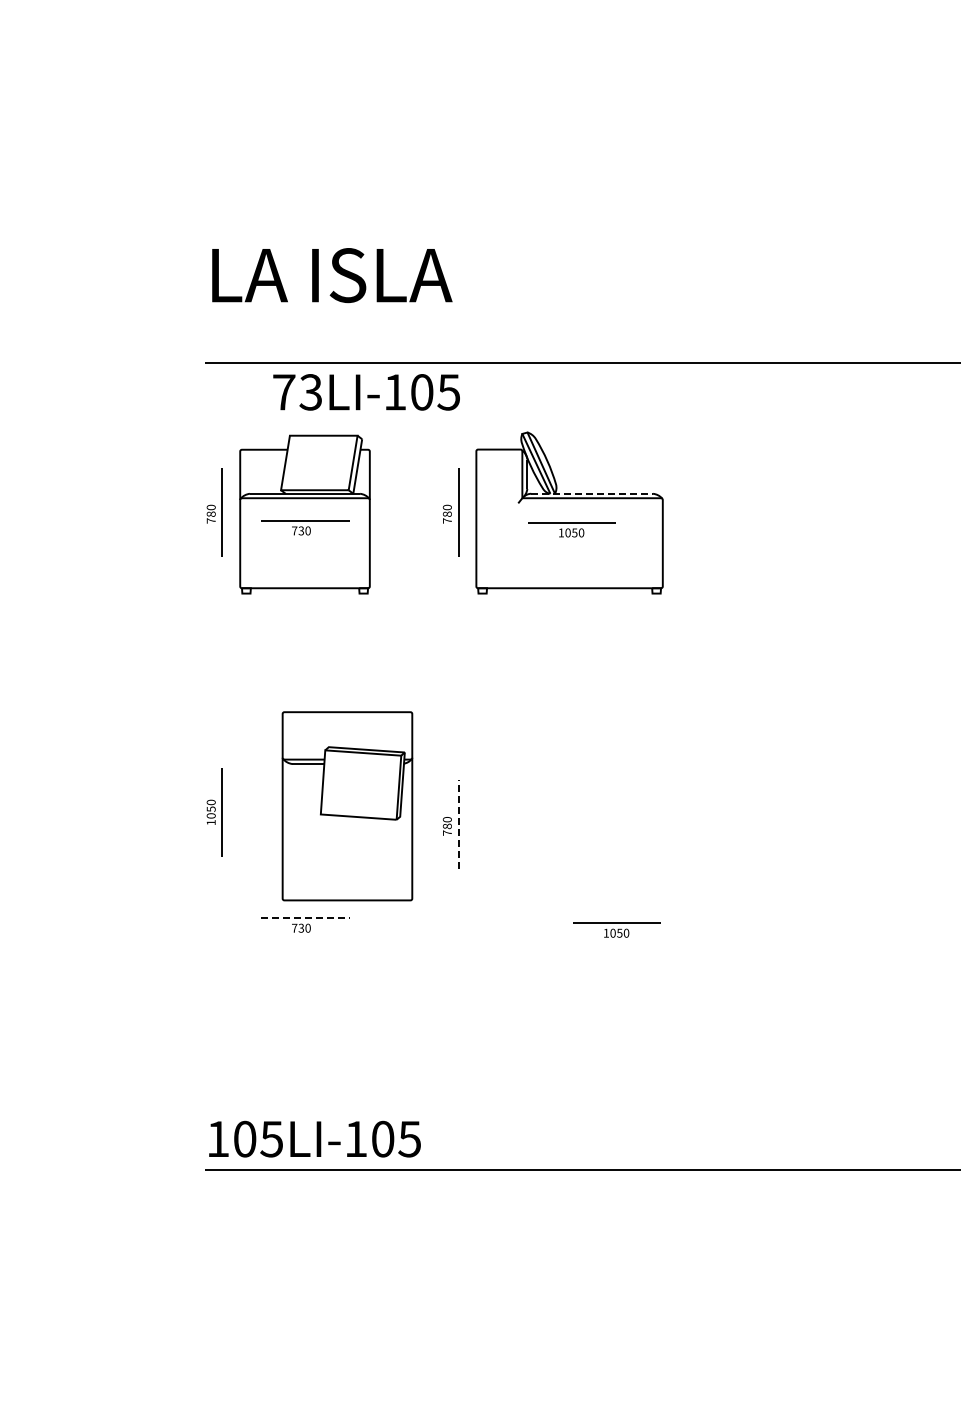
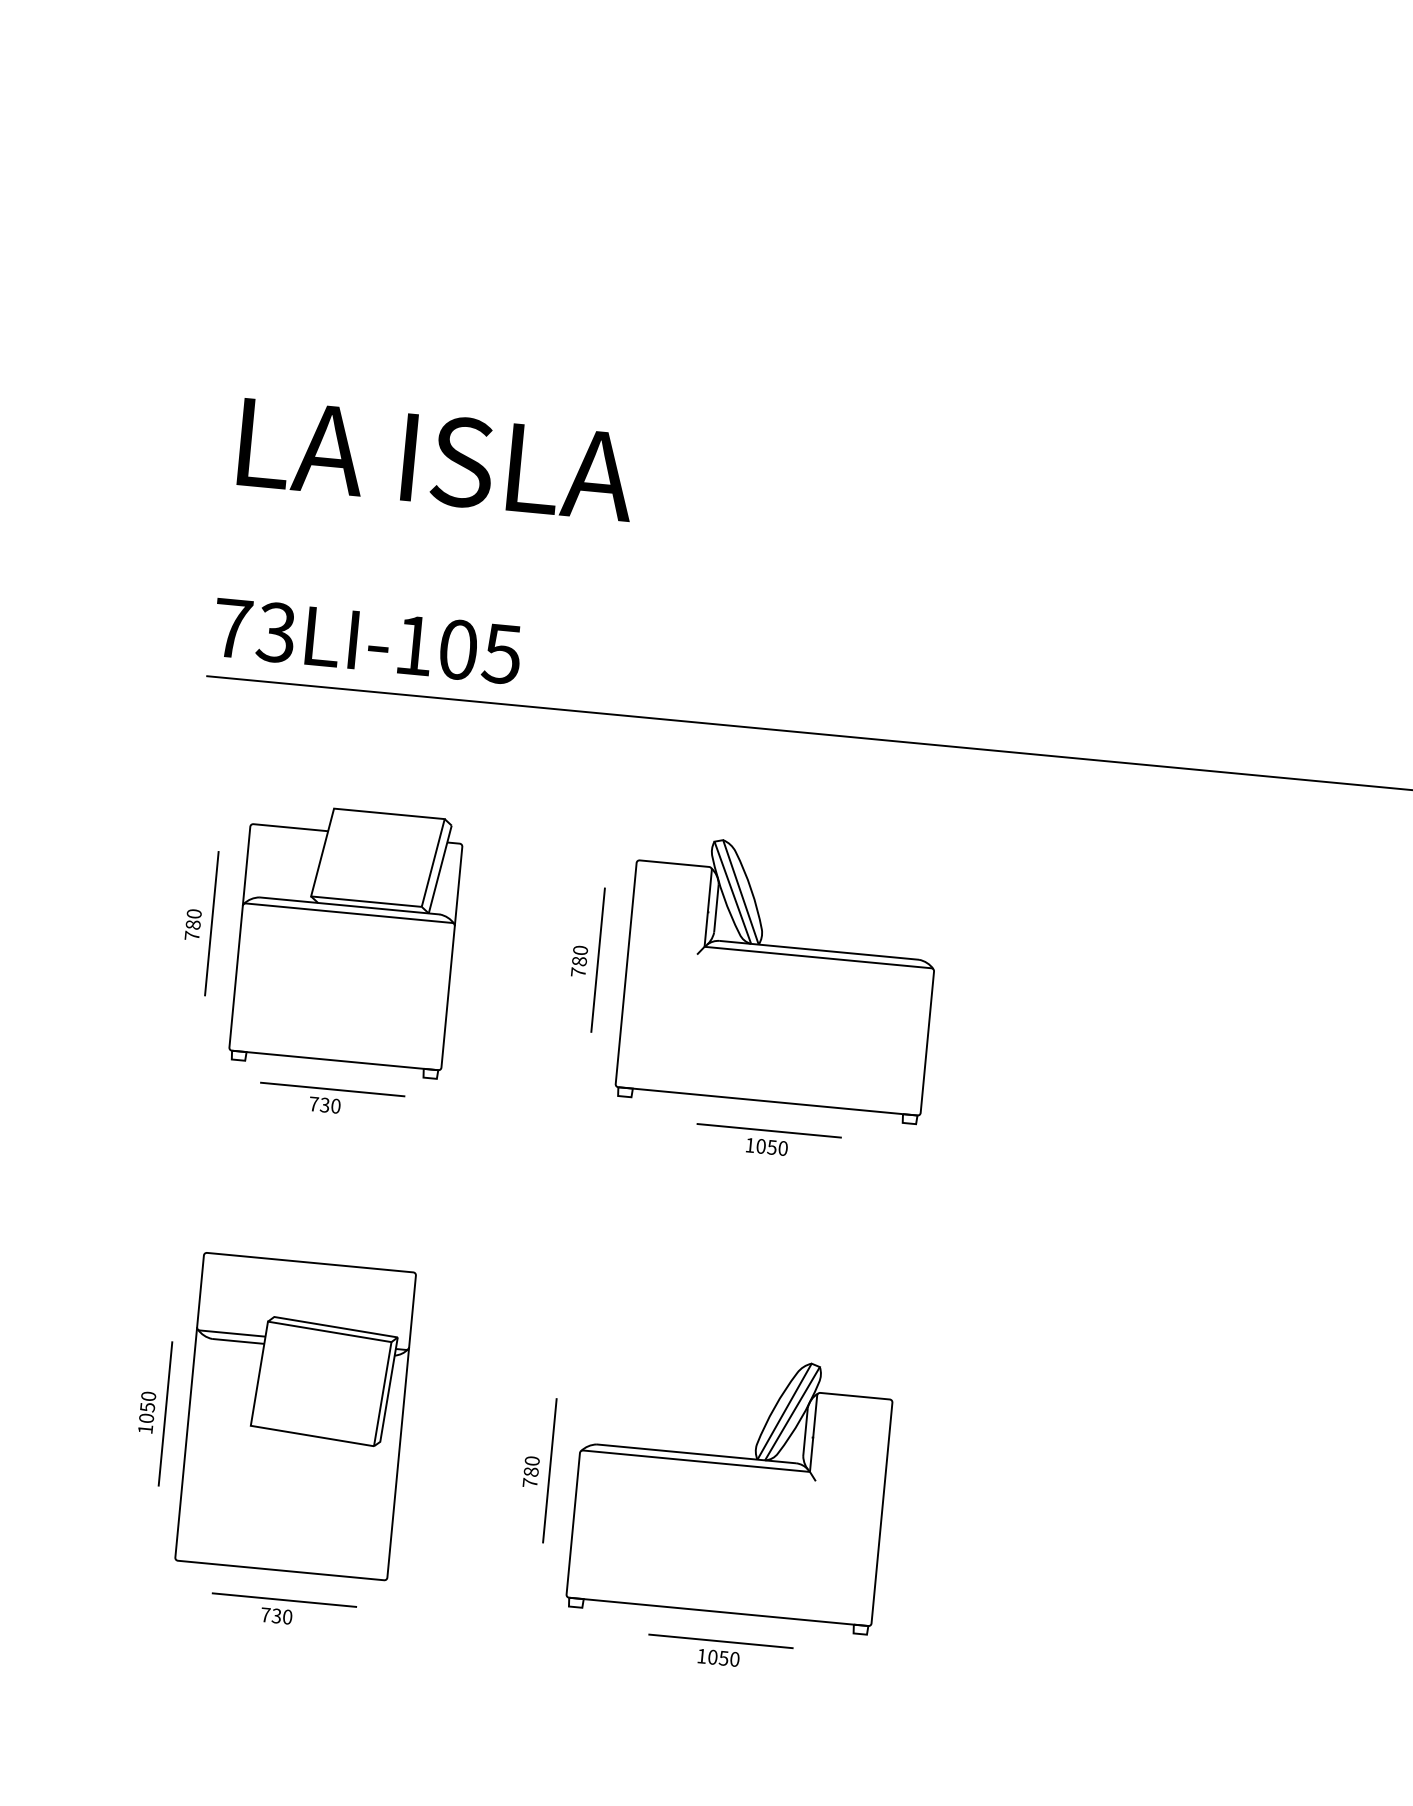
text: (332, 275) -> (437, 459), moved
text: (366, 392) -> (367, 641), moved
line: (592, 493) -> (820, 949), dashed -> solid
part: (305, 527) -> (332, 1100), moved
part: (571, 529) -> (767, 1141), moved
part: (347, 806) -> (295, 1416), moved
line: (458, 824) -> (549, 1470), dashed -> solid
part: (569, 824) -> (731, 1487), added
line: (305, 918) -> (284, 1600), dashed -> solid
part: (616, 929) -> (719, 1651), moved

